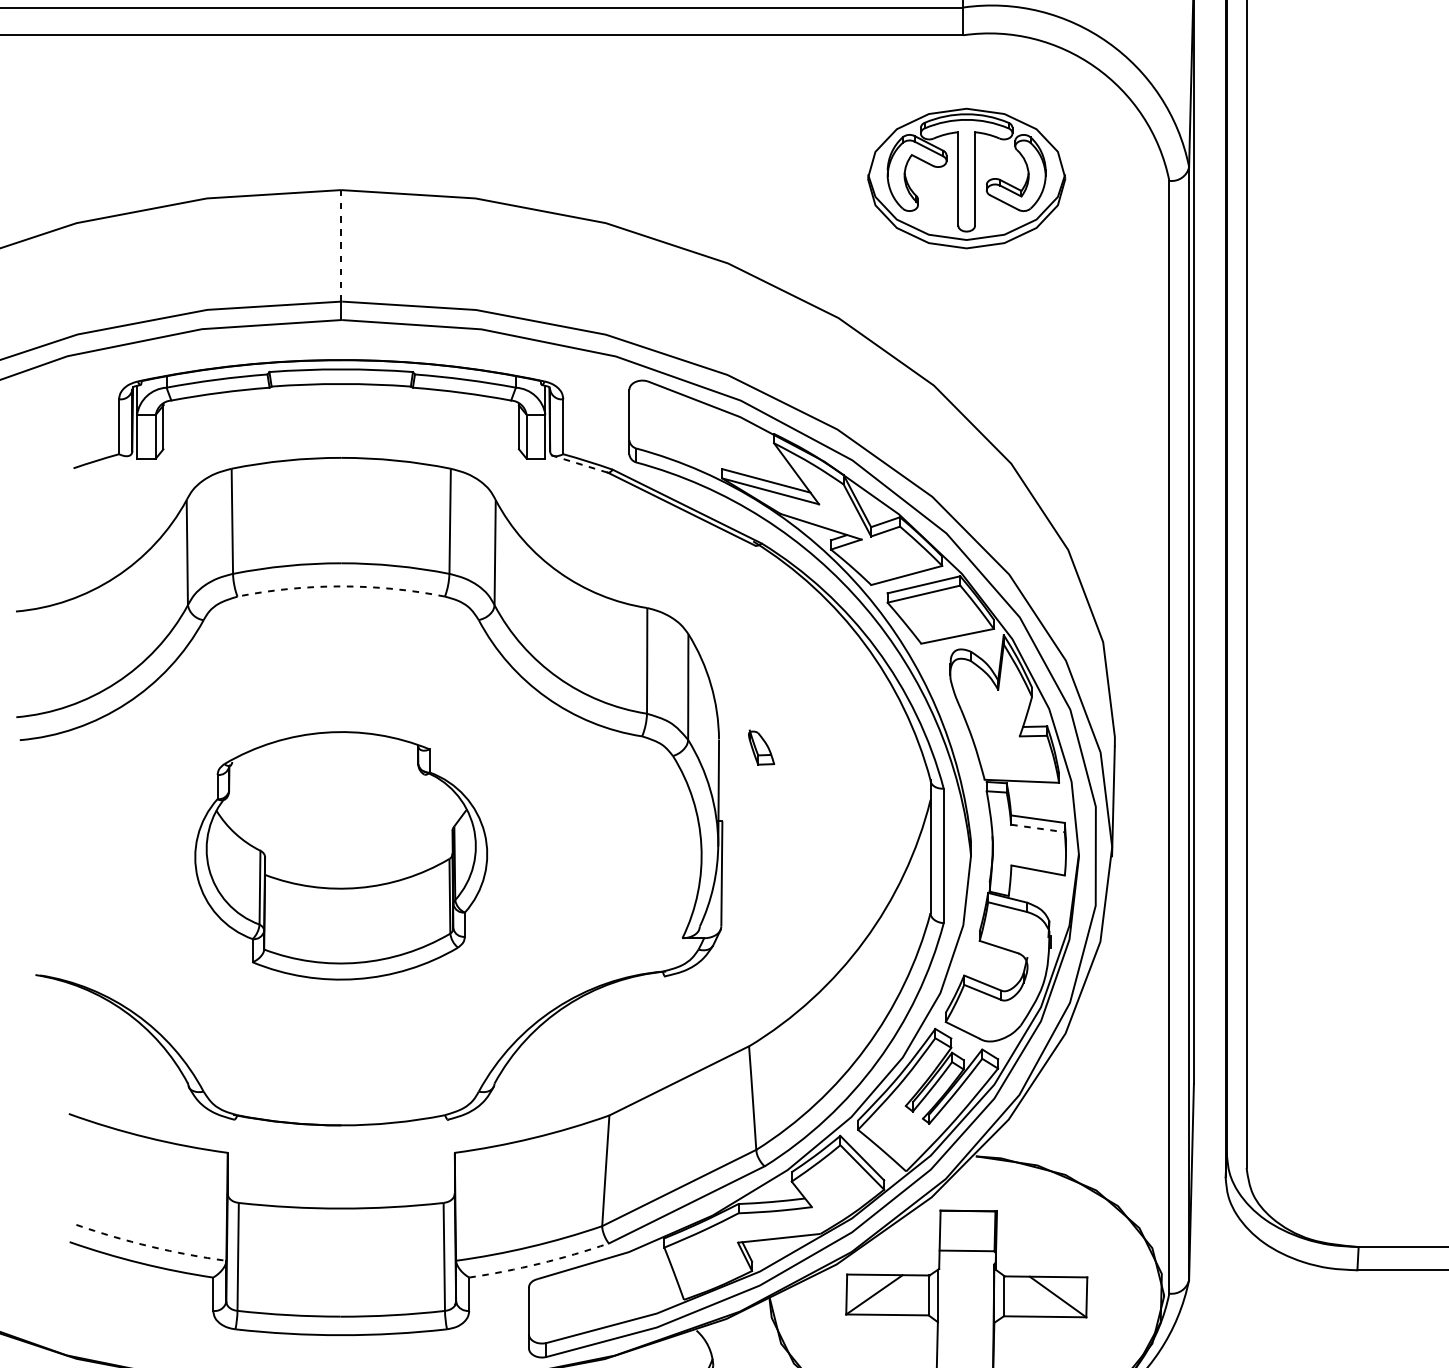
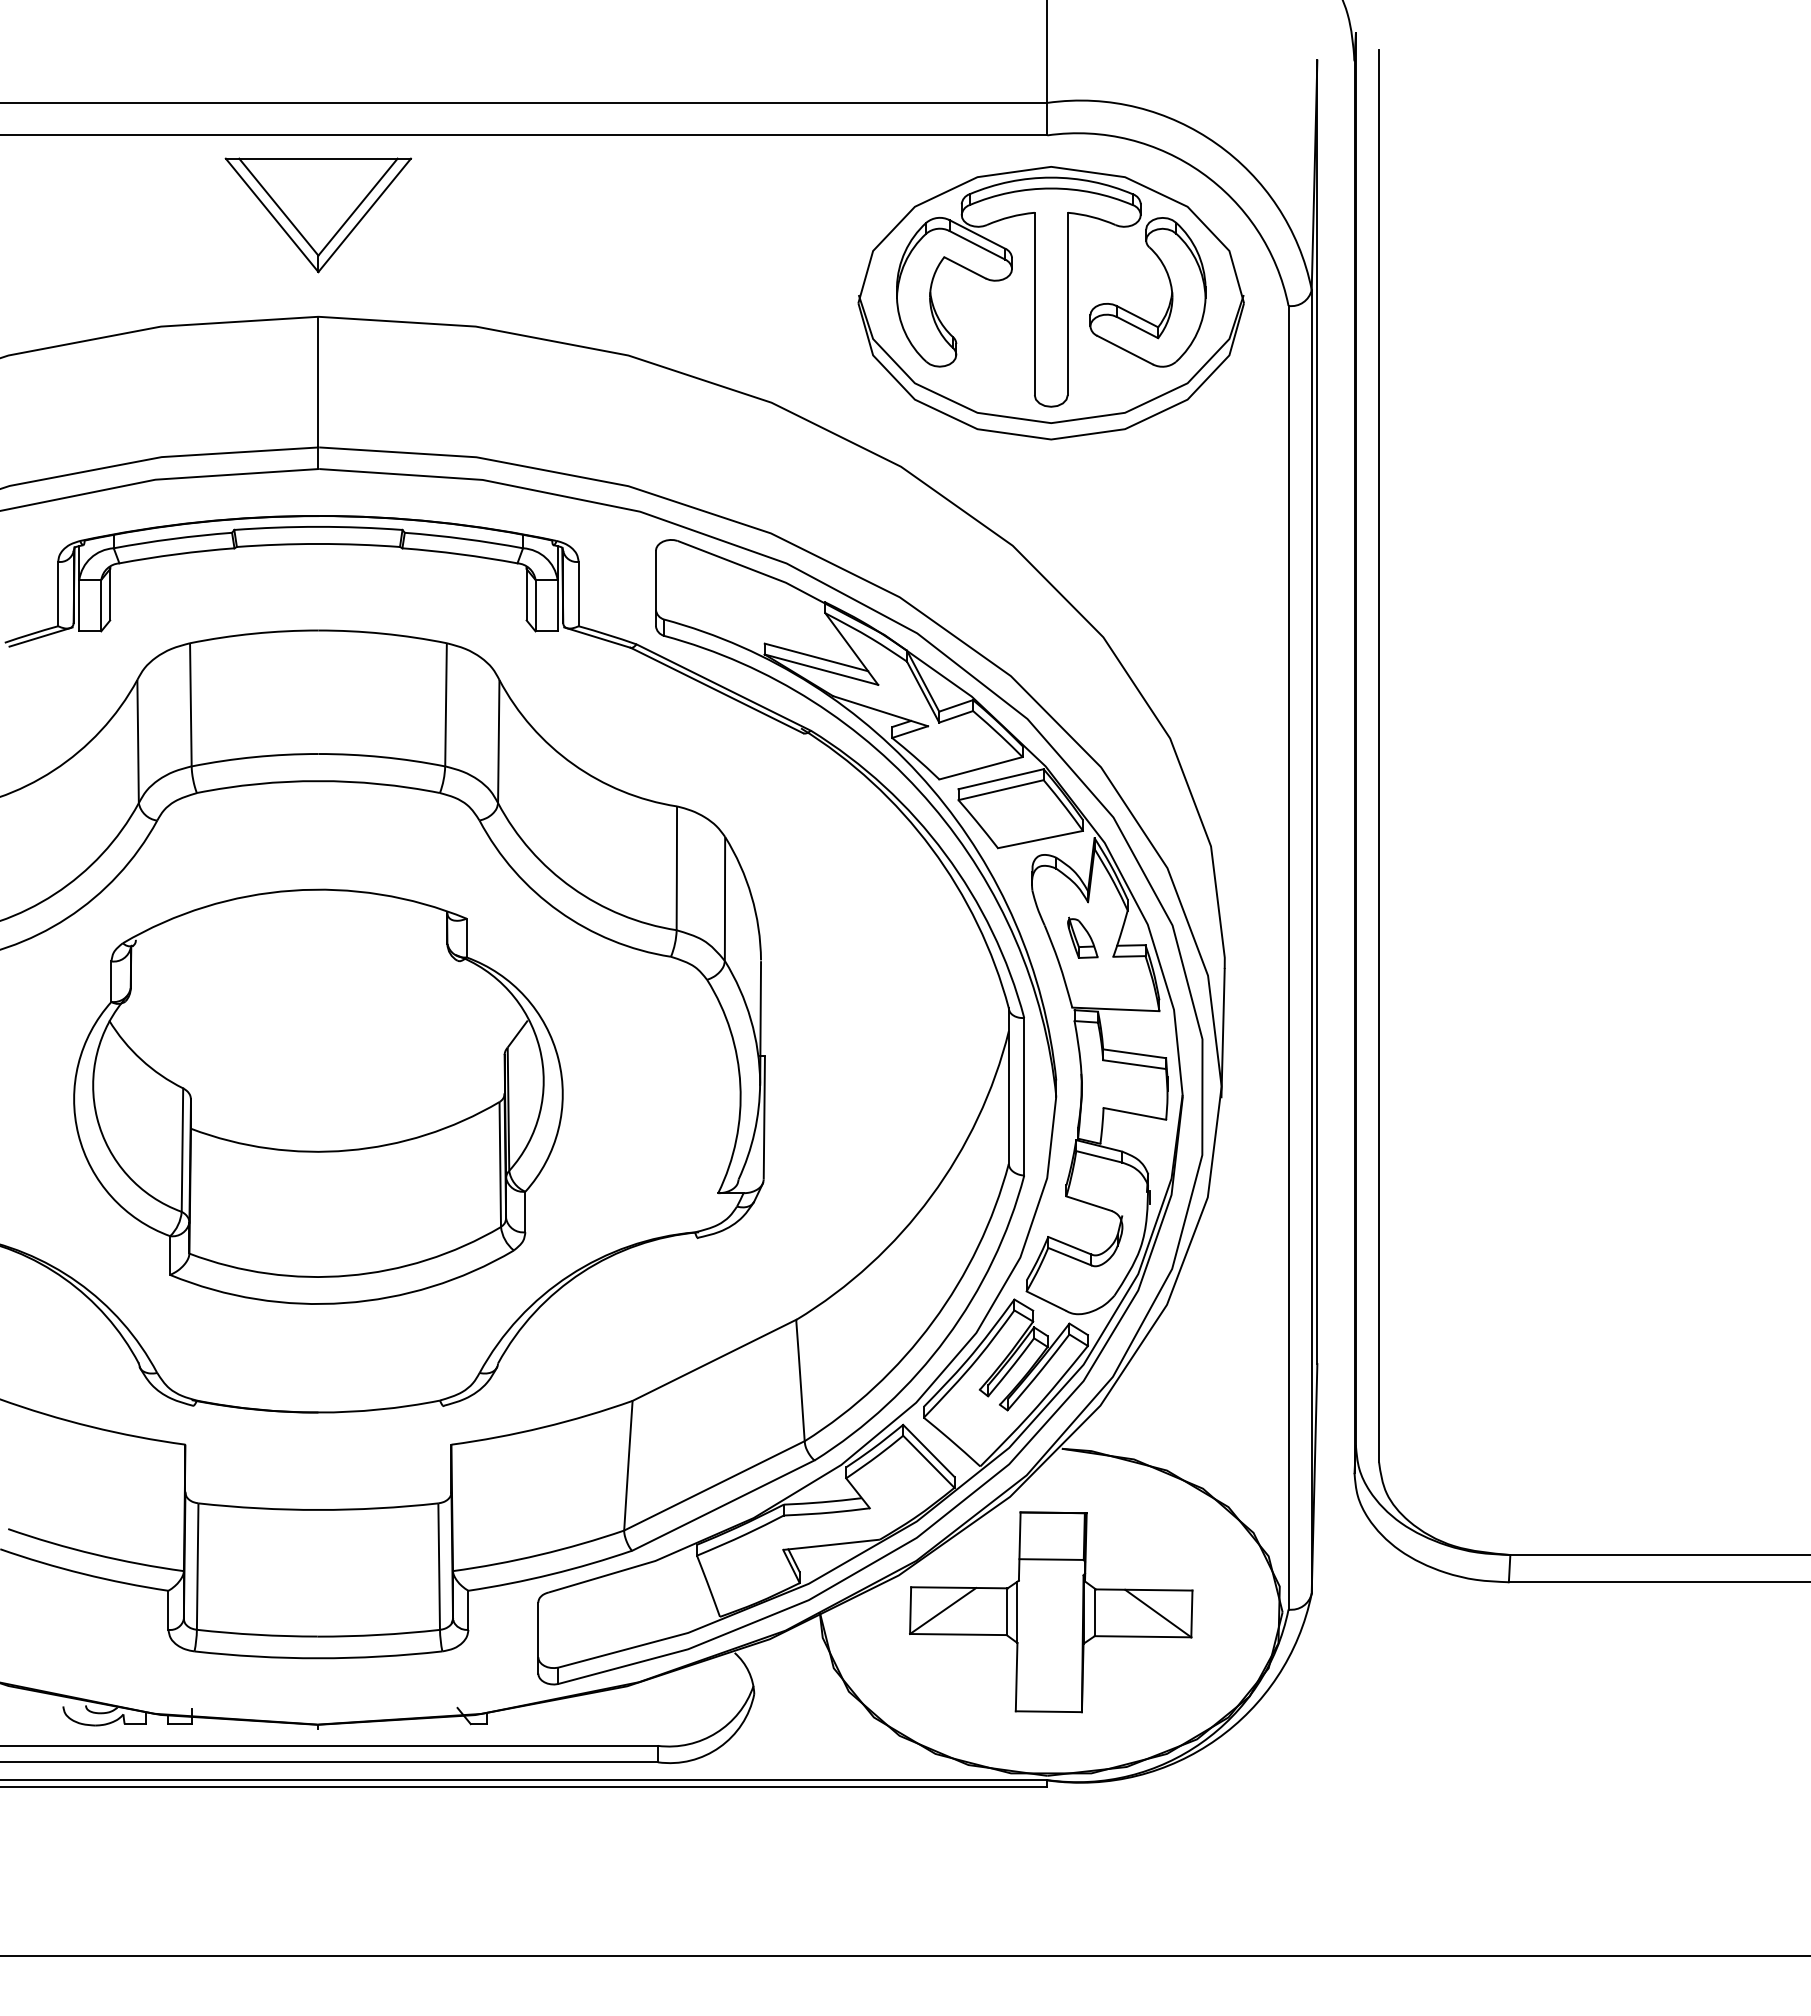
part: (341, 103) -> (318, 215), added
part: (966, 178) -> (1050, 303), size x1.67
line: (341, 245) -> (318, 381), dashed -> solid
line: (103, 462) -> (40, 636), added
line: (580, 463) -> (598, 637), dashed -> solid
arc: (341, 586) -> (318, 781), dashed -> solid
part: (761, 747) -> (1082, 937), moved
line: (1037, 828) -> (1134, 1064), dashed -> solid
part: (341, 855) -> (318, 1096), size x1.43
arc: (150, 1246) -> (95, 1554), dashed -> solid
arc: (540, 1263) -> (551, 1574), dashed -> solid

